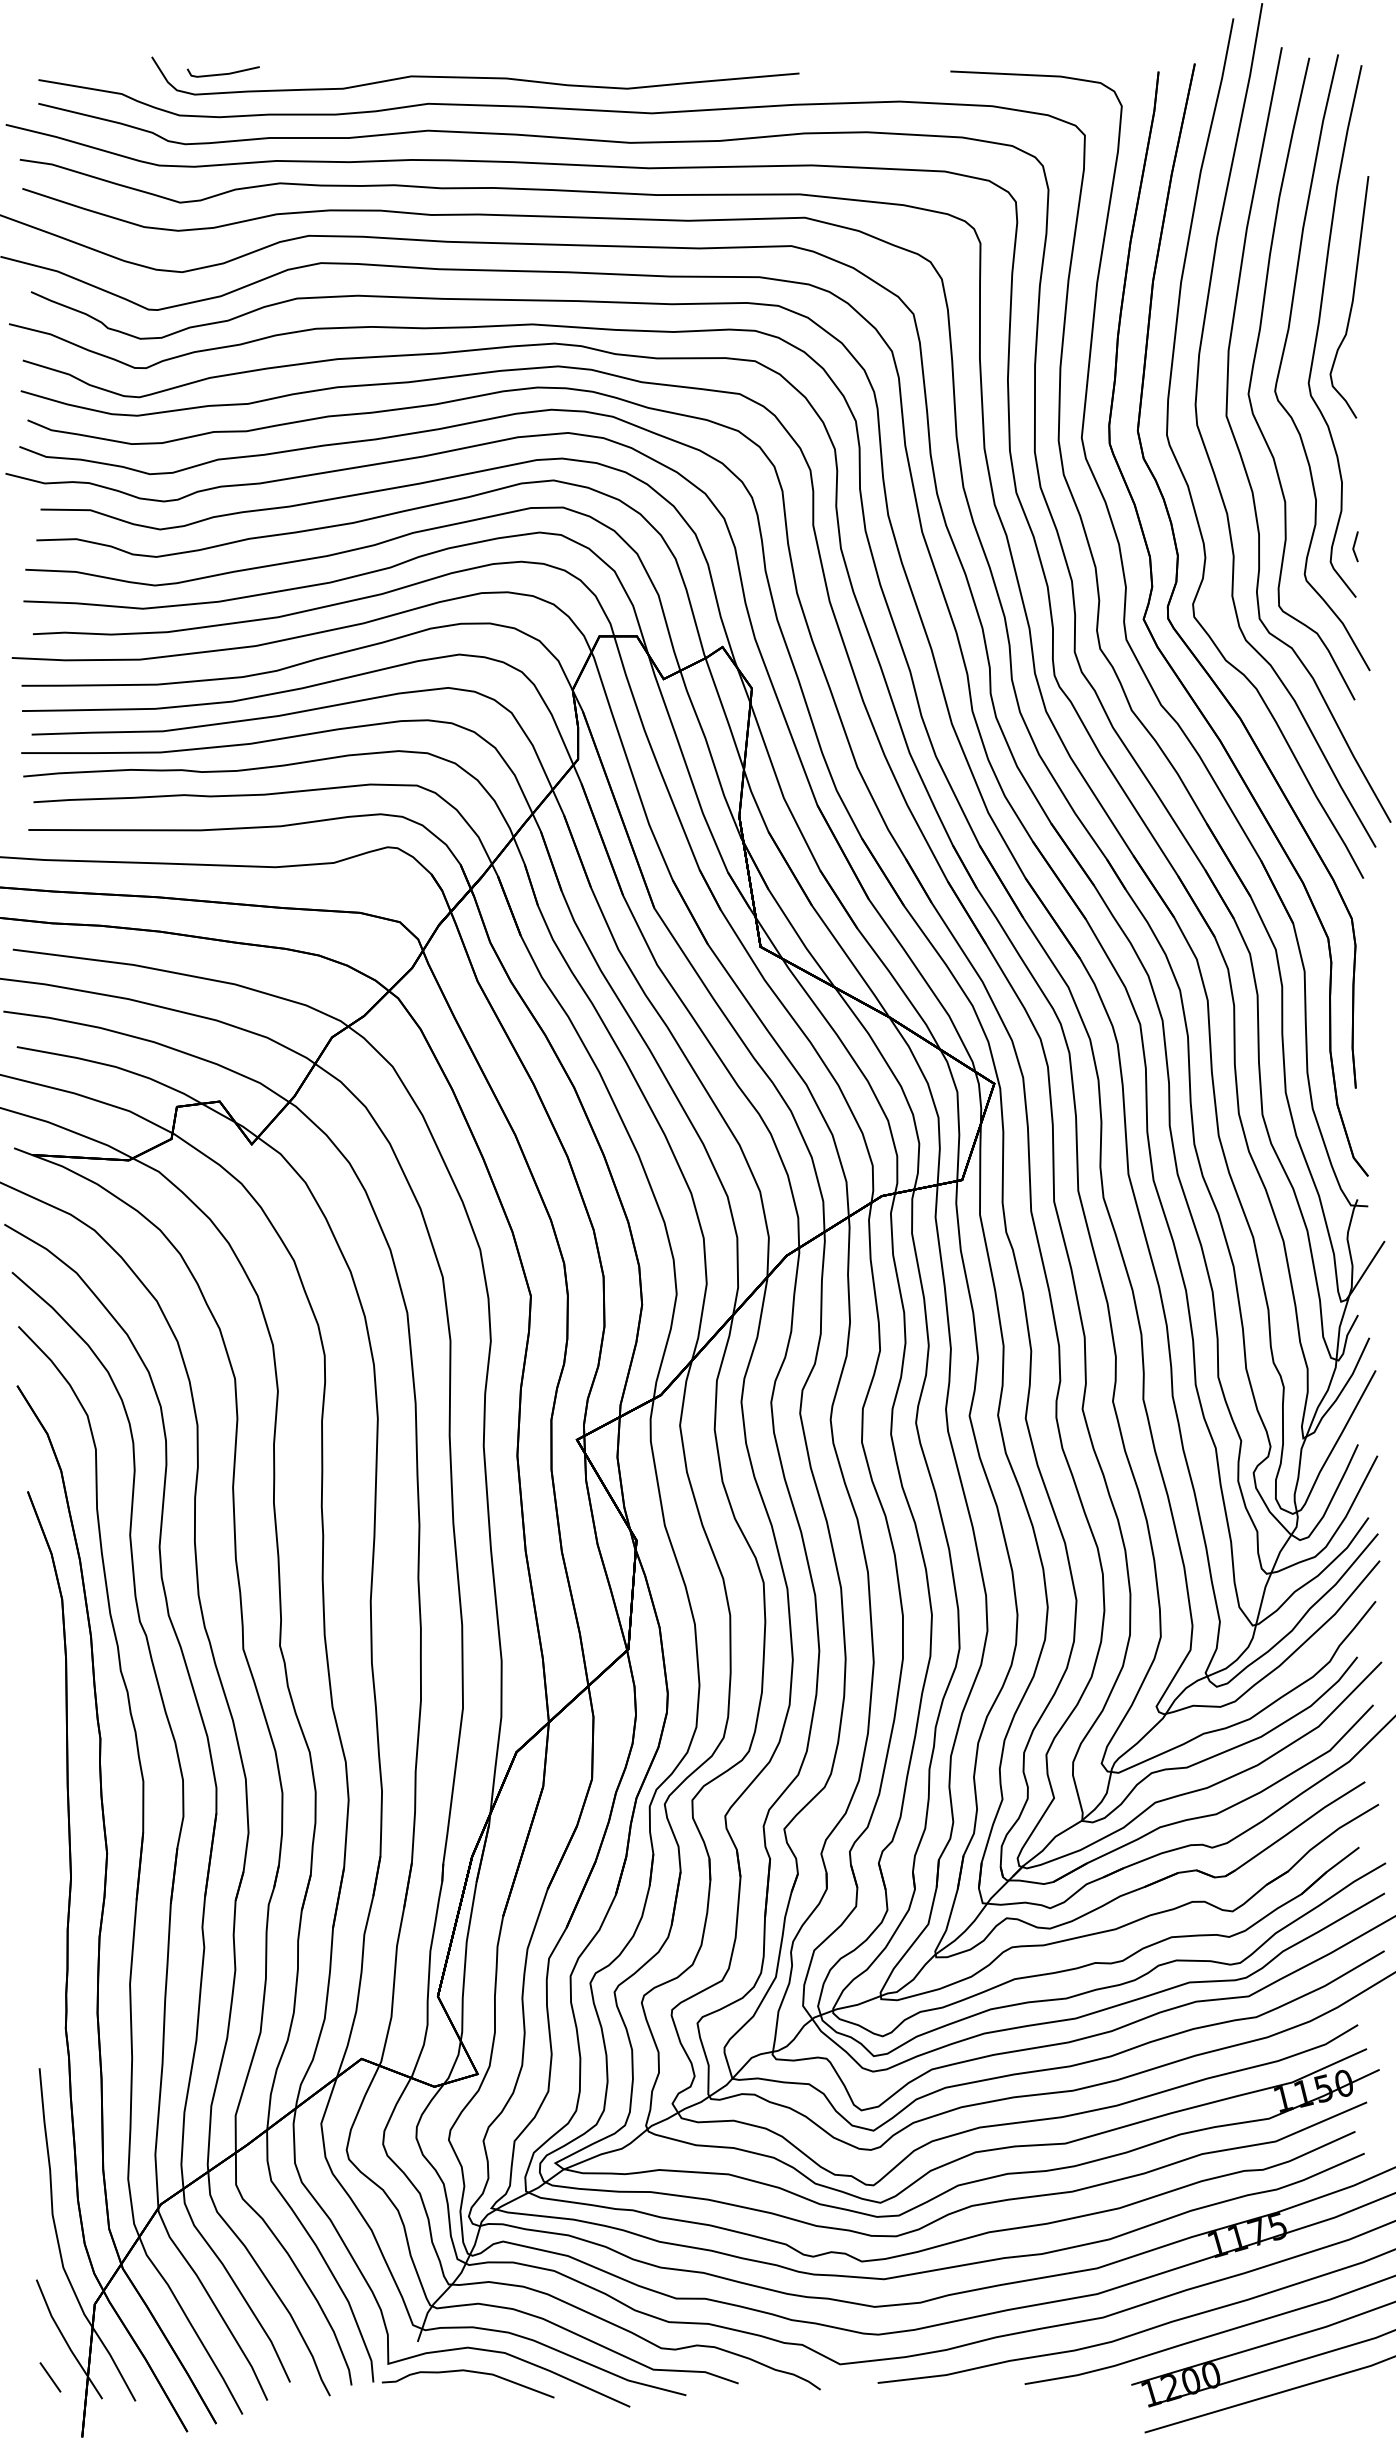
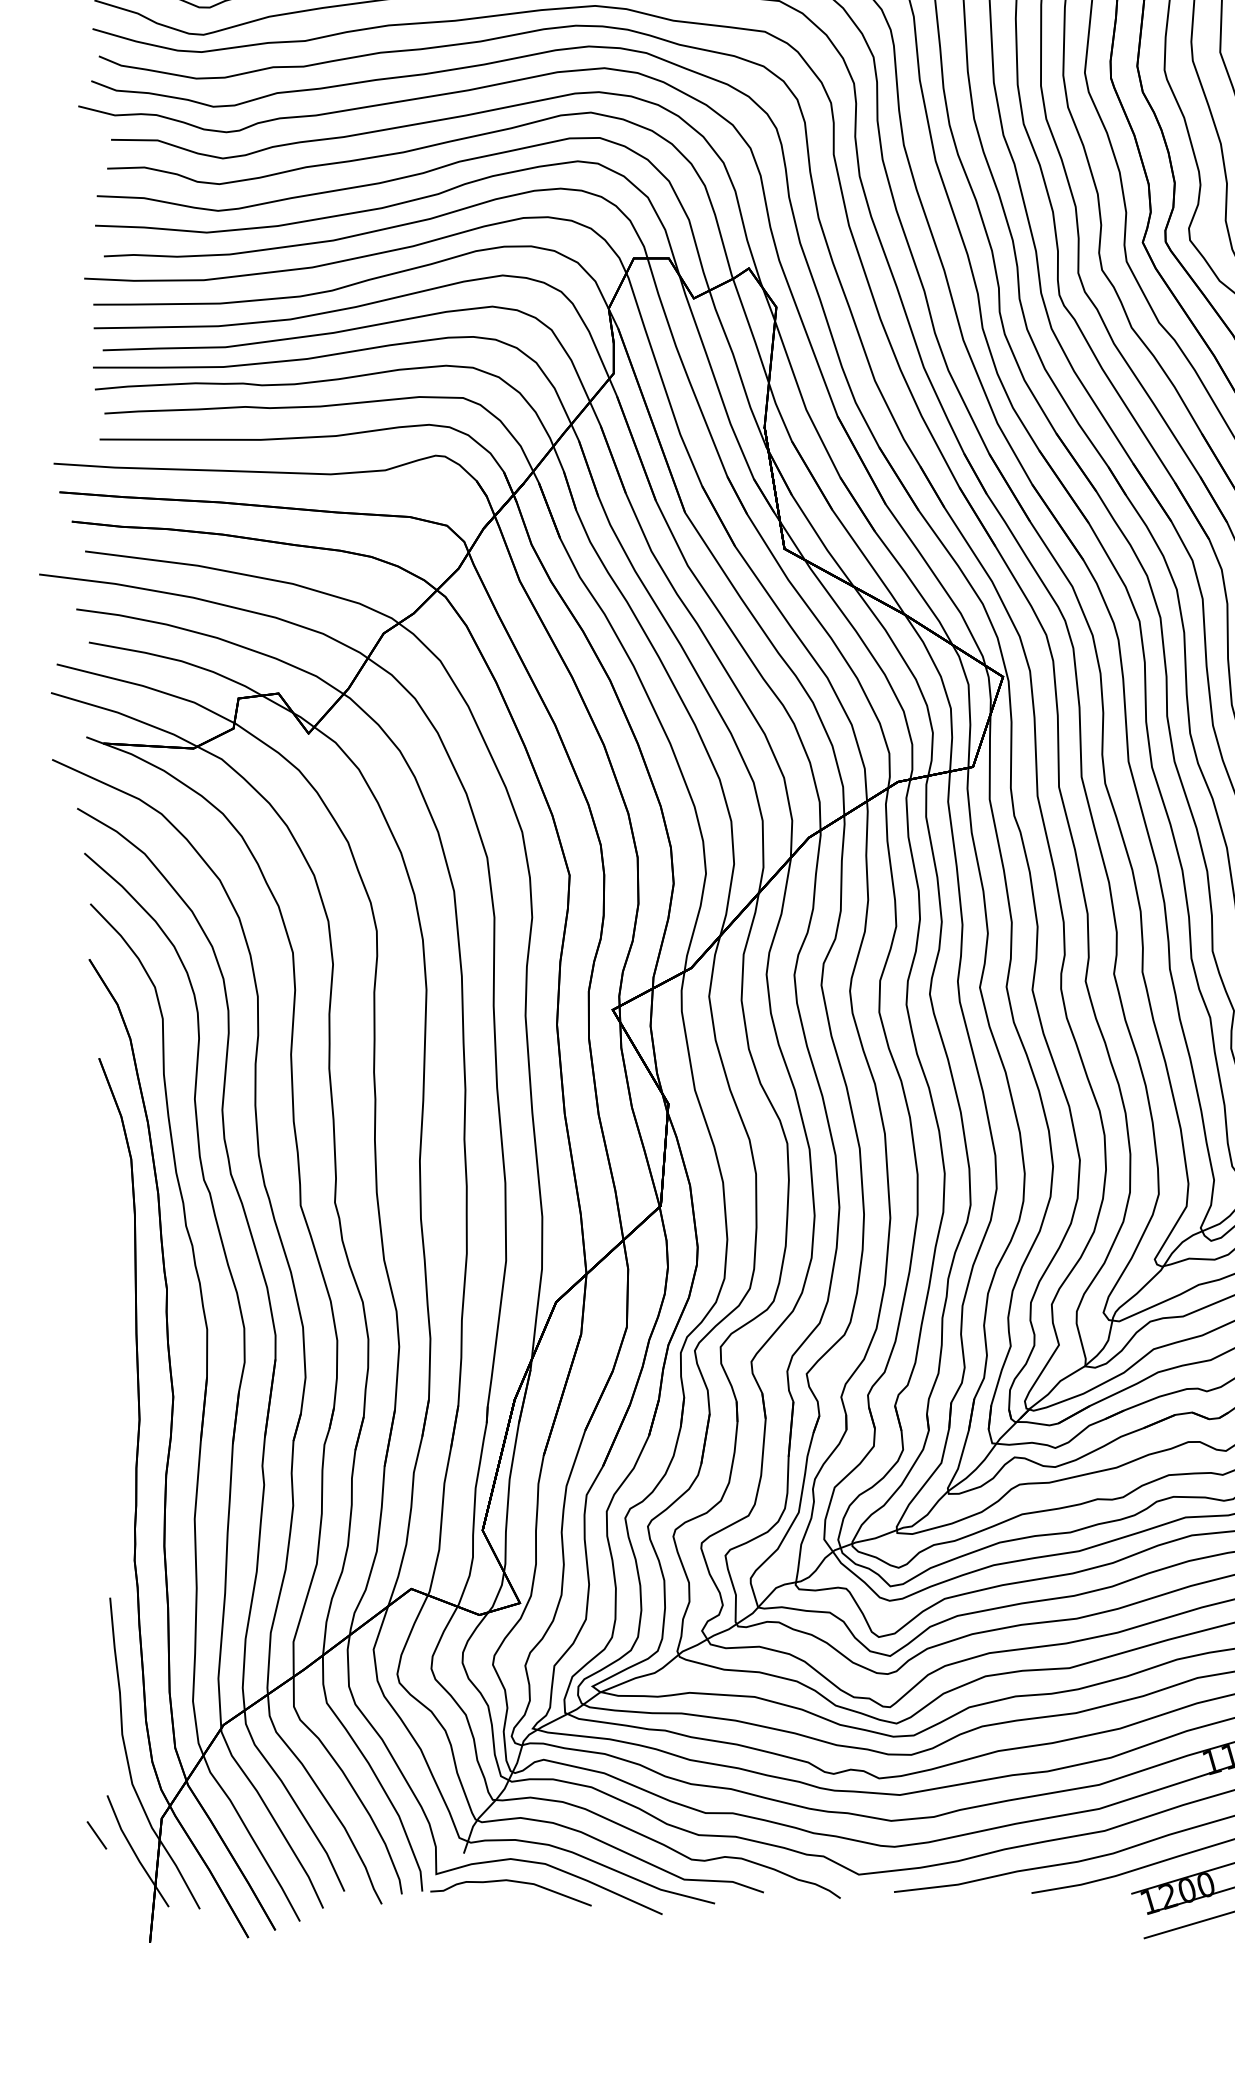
line: (50, 2377) -> (96, 1835), moved

